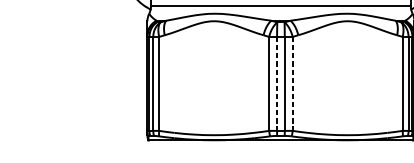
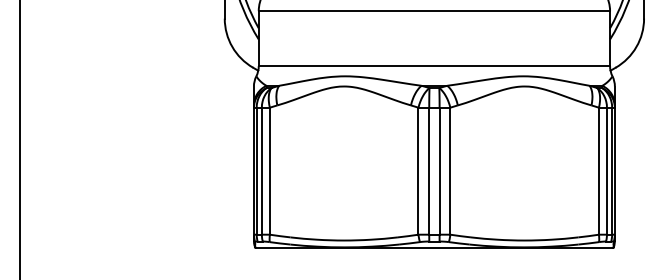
line: (277, 84) -> (429, 171), dashed -> solid
line: (292, 84) -> (450, 171), dashed -> solid

